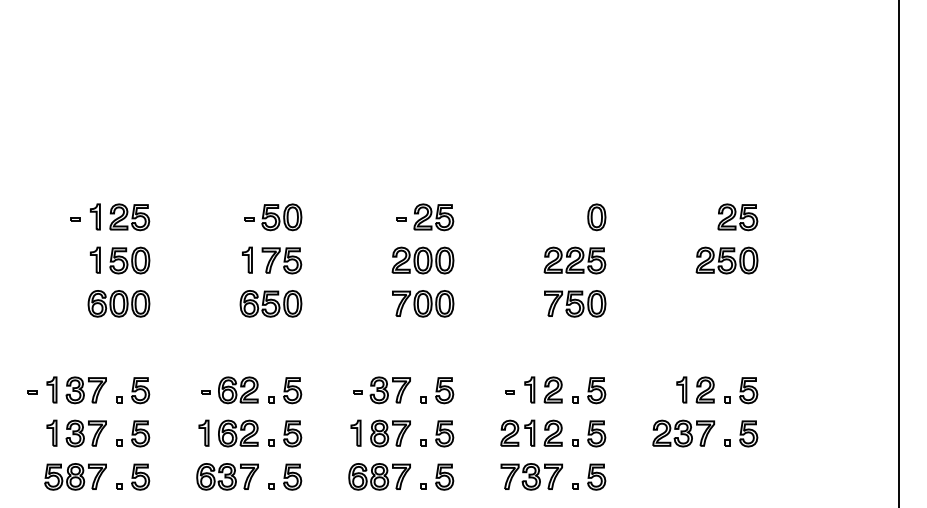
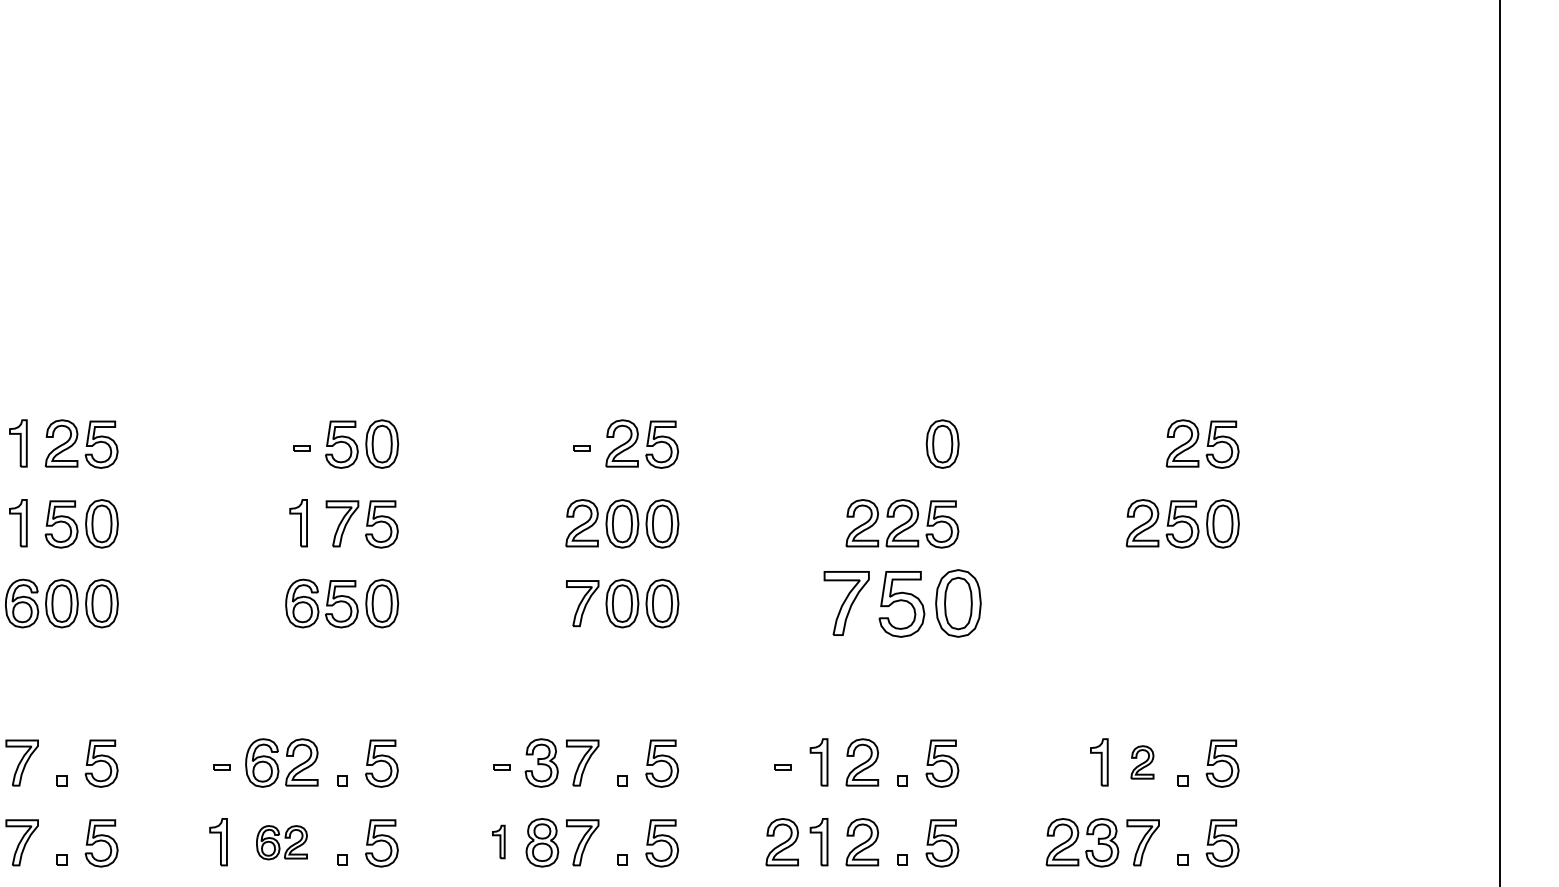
part: (575, 303) -> (903, 602), size x1.4
part: (704, 389) -> (1141, 761), size x0.7
part: (355, 432) -> (497, 840), size x0.7
part: (238, 433) -> (282, 842), size x0.7

